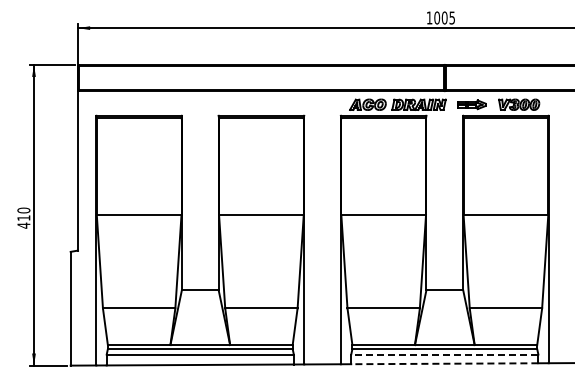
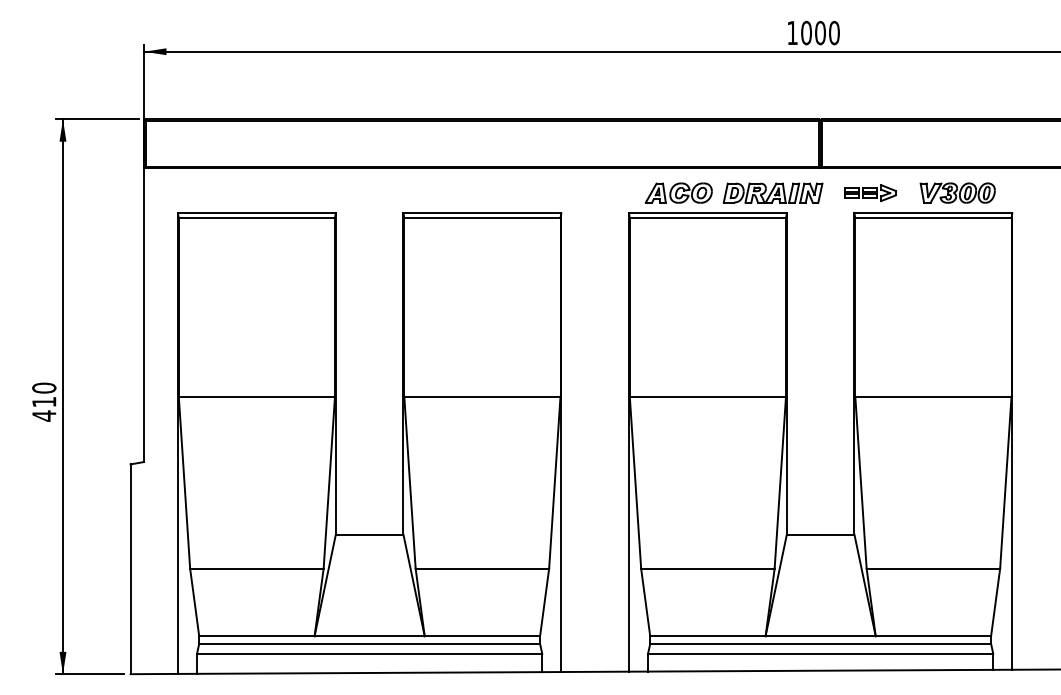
text: (452, 17) -> (834, 32), 1005 -> 1000
line: (444, 354) -> (820, 653), dashed -> solid
line: (444, 363) -> (820, 670), dashed -> solid

